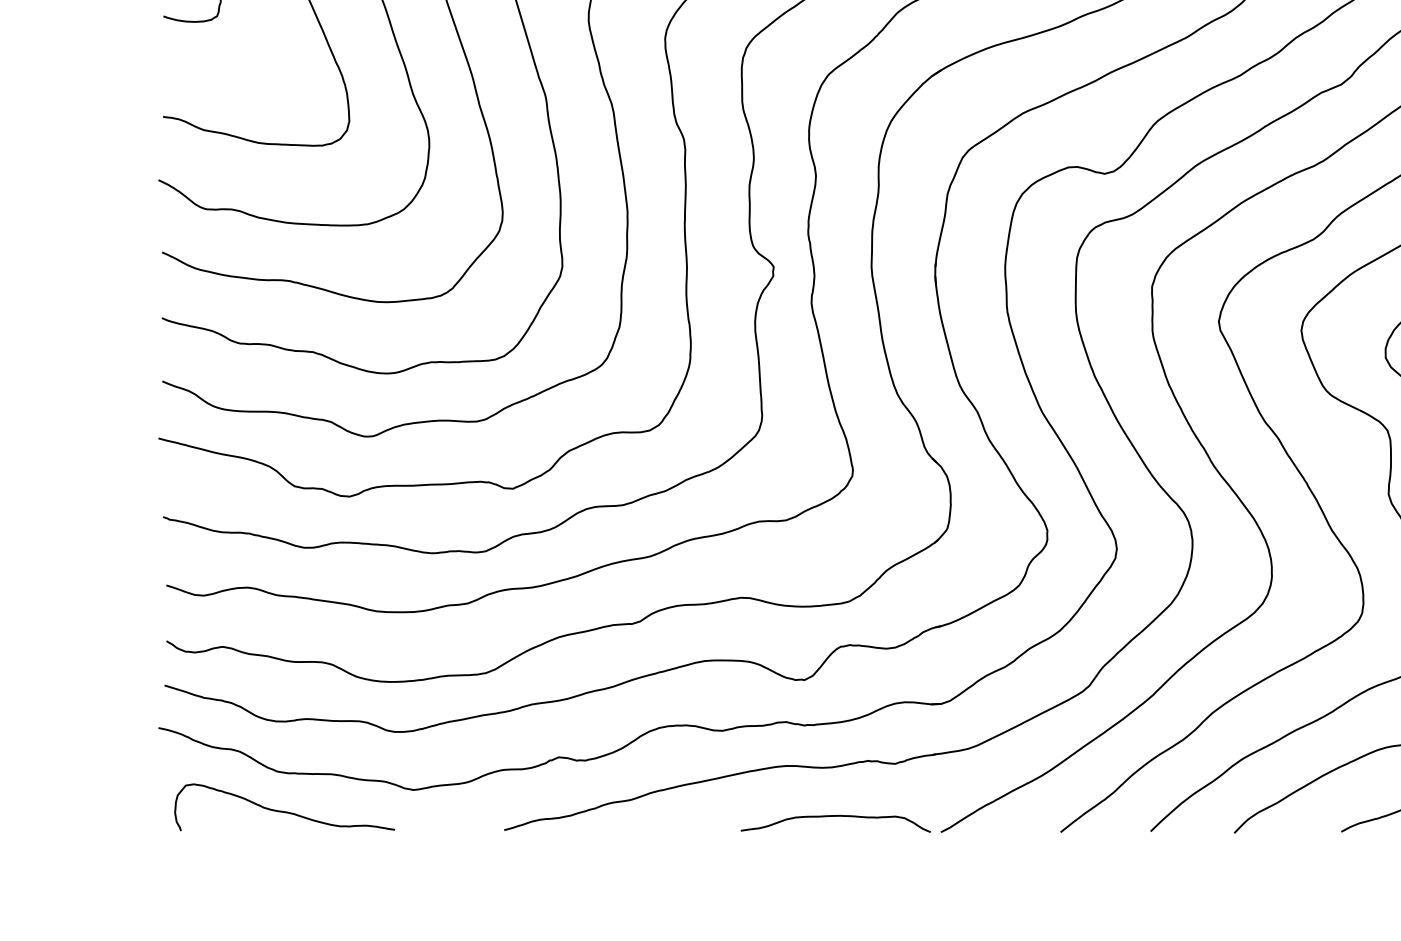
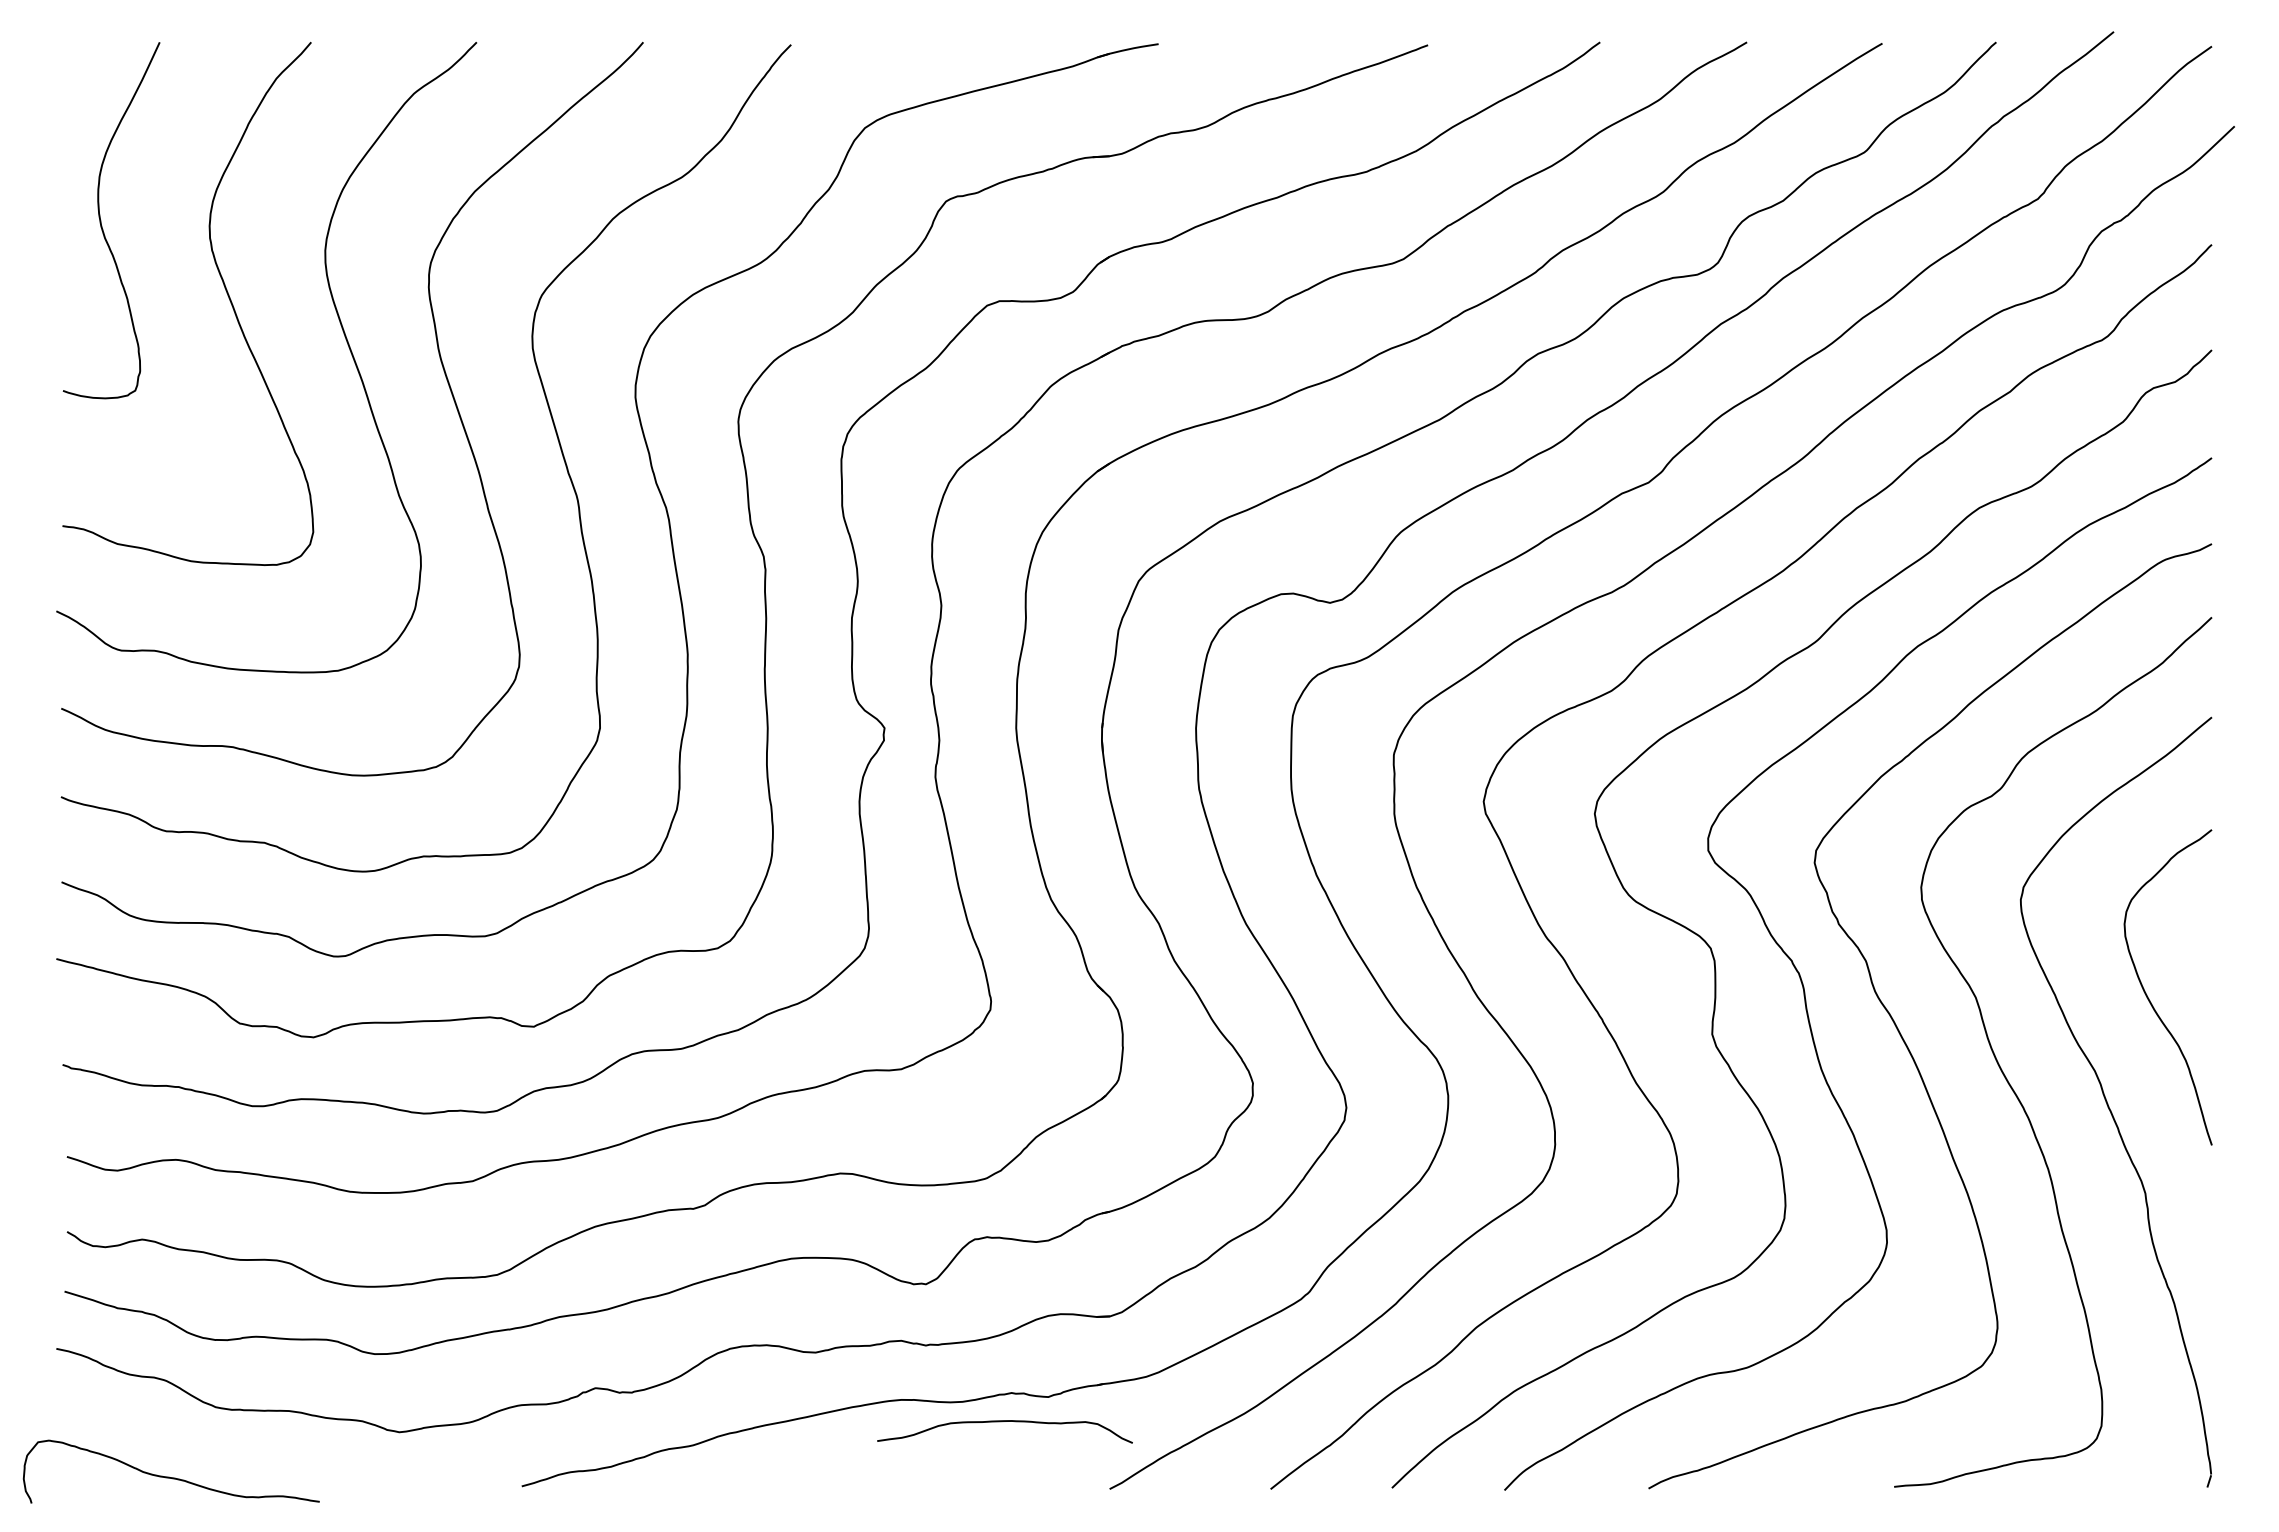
curve: (283, 811) -> (169, 1476), moved
curve: (833, 816) -> (1002, 1422), moved

